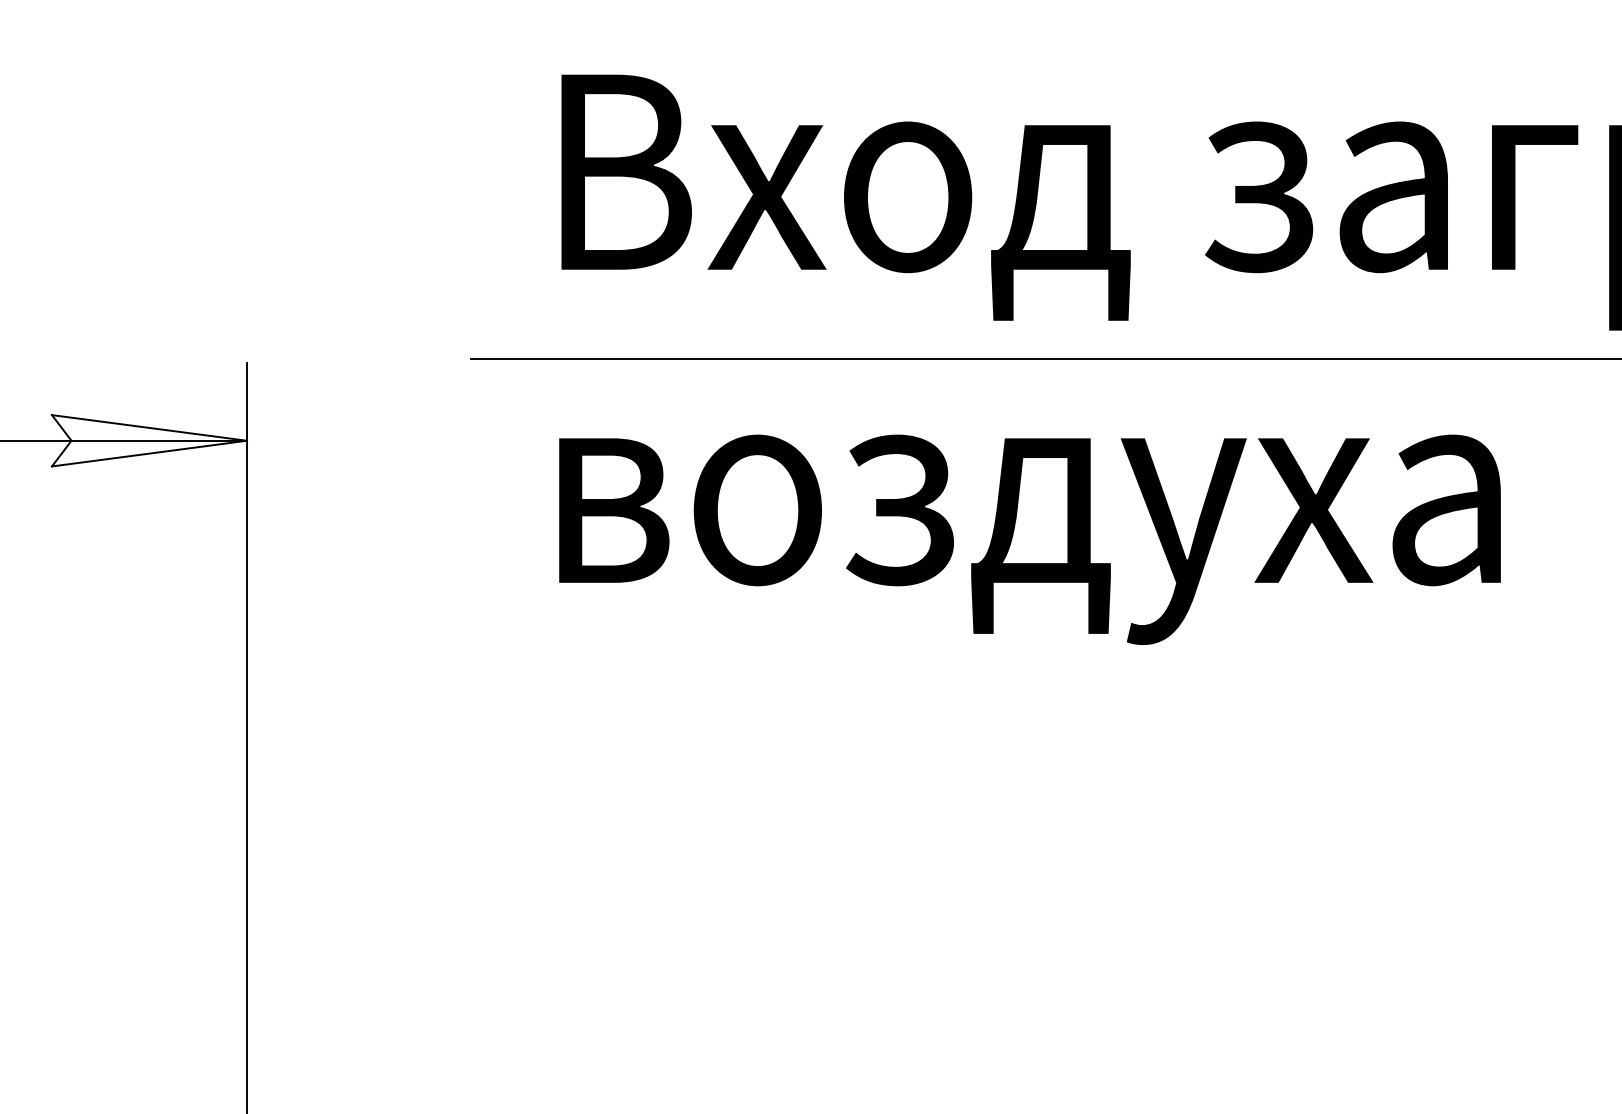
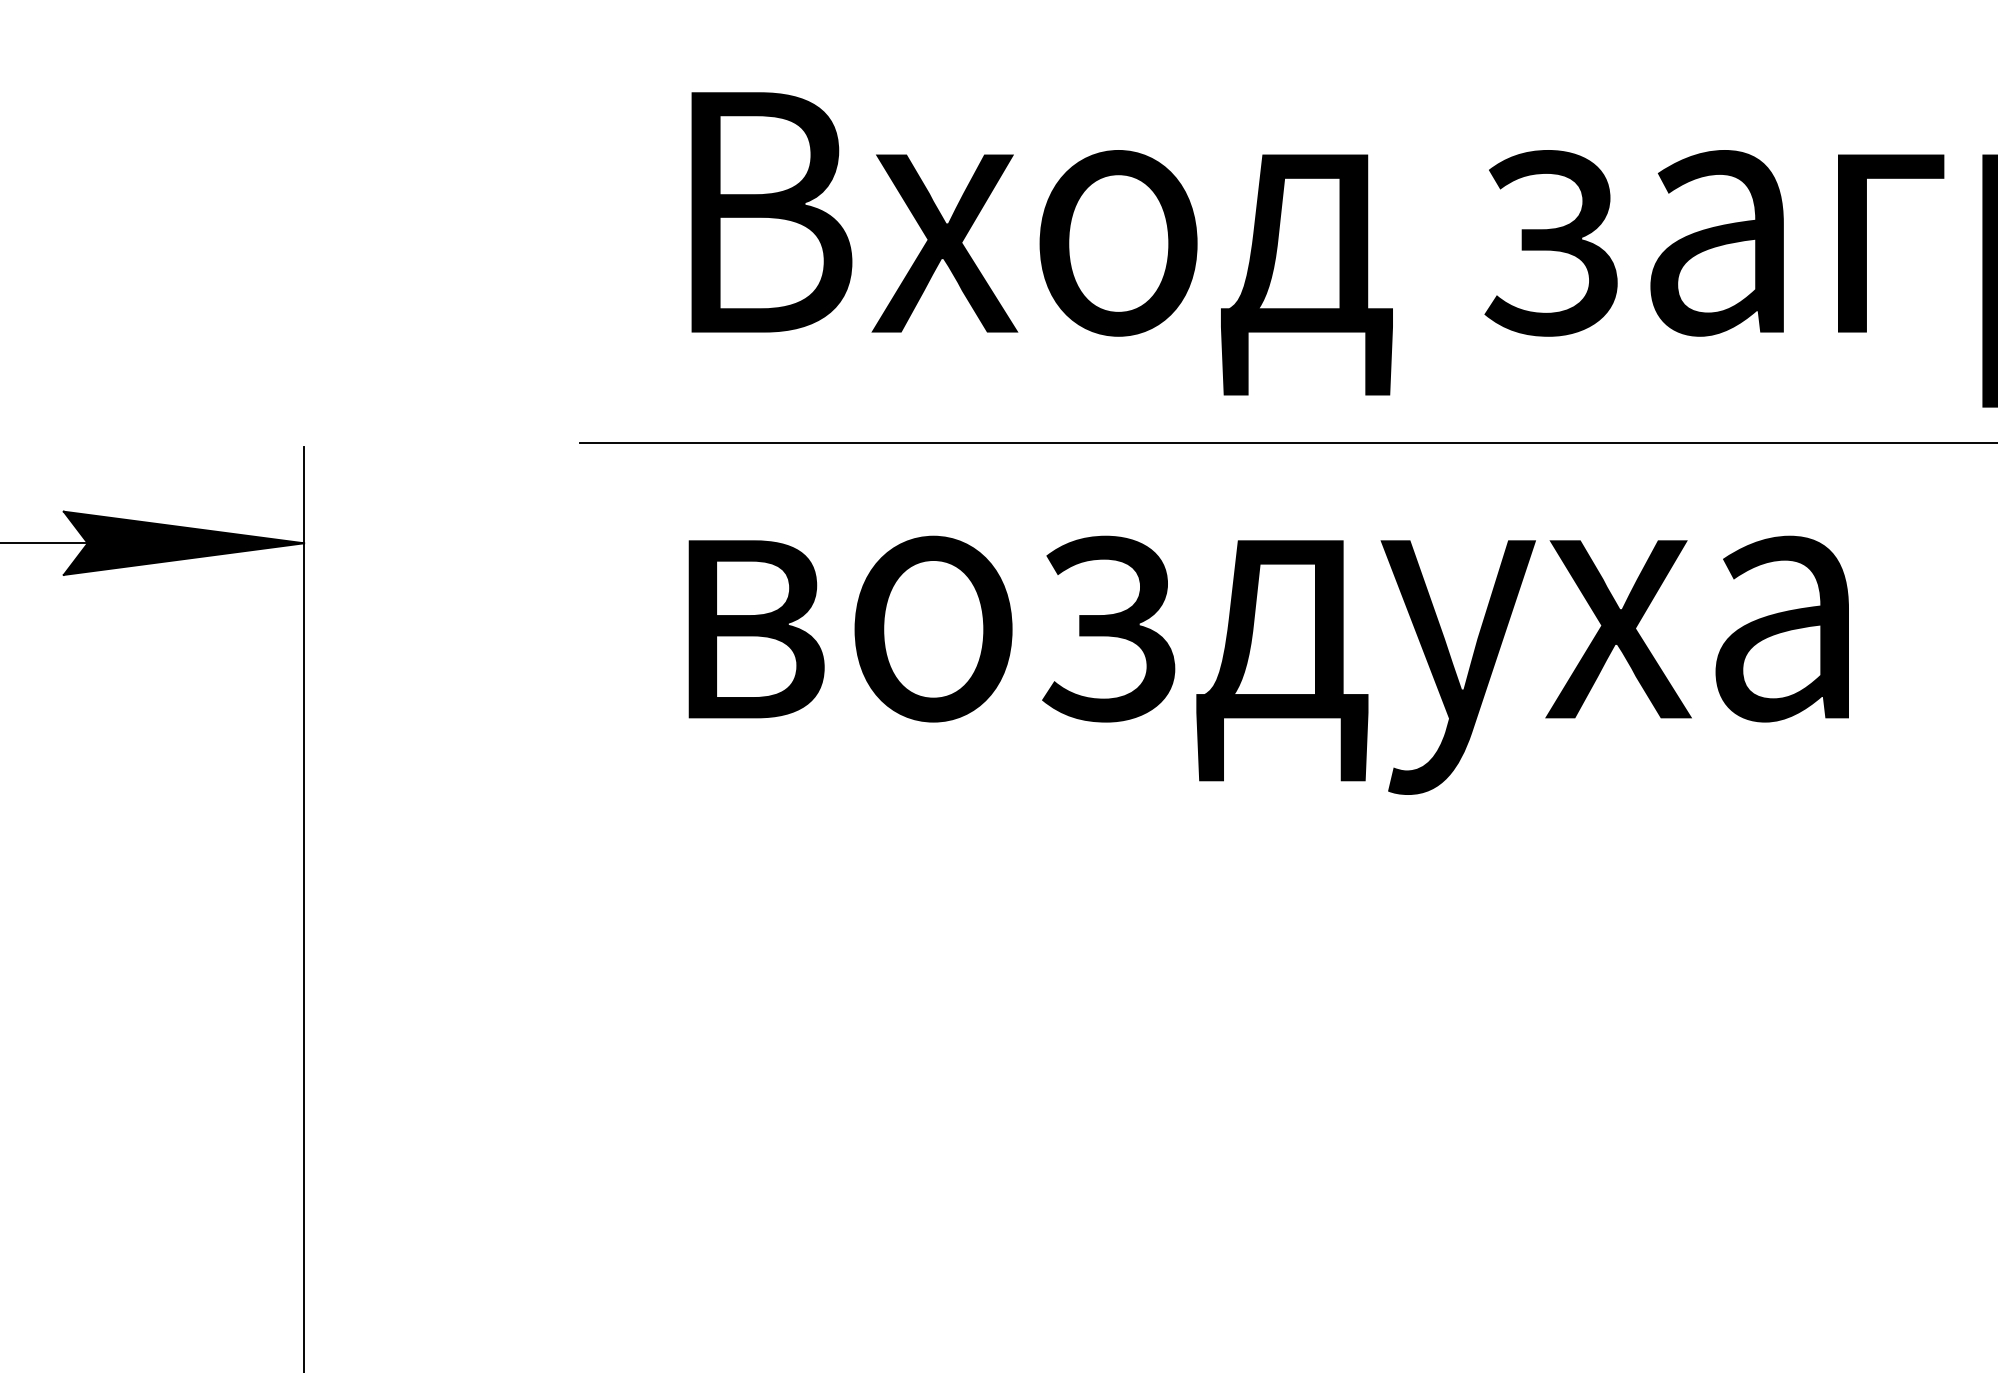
fill: (149, 440) -> (183, 542), added

